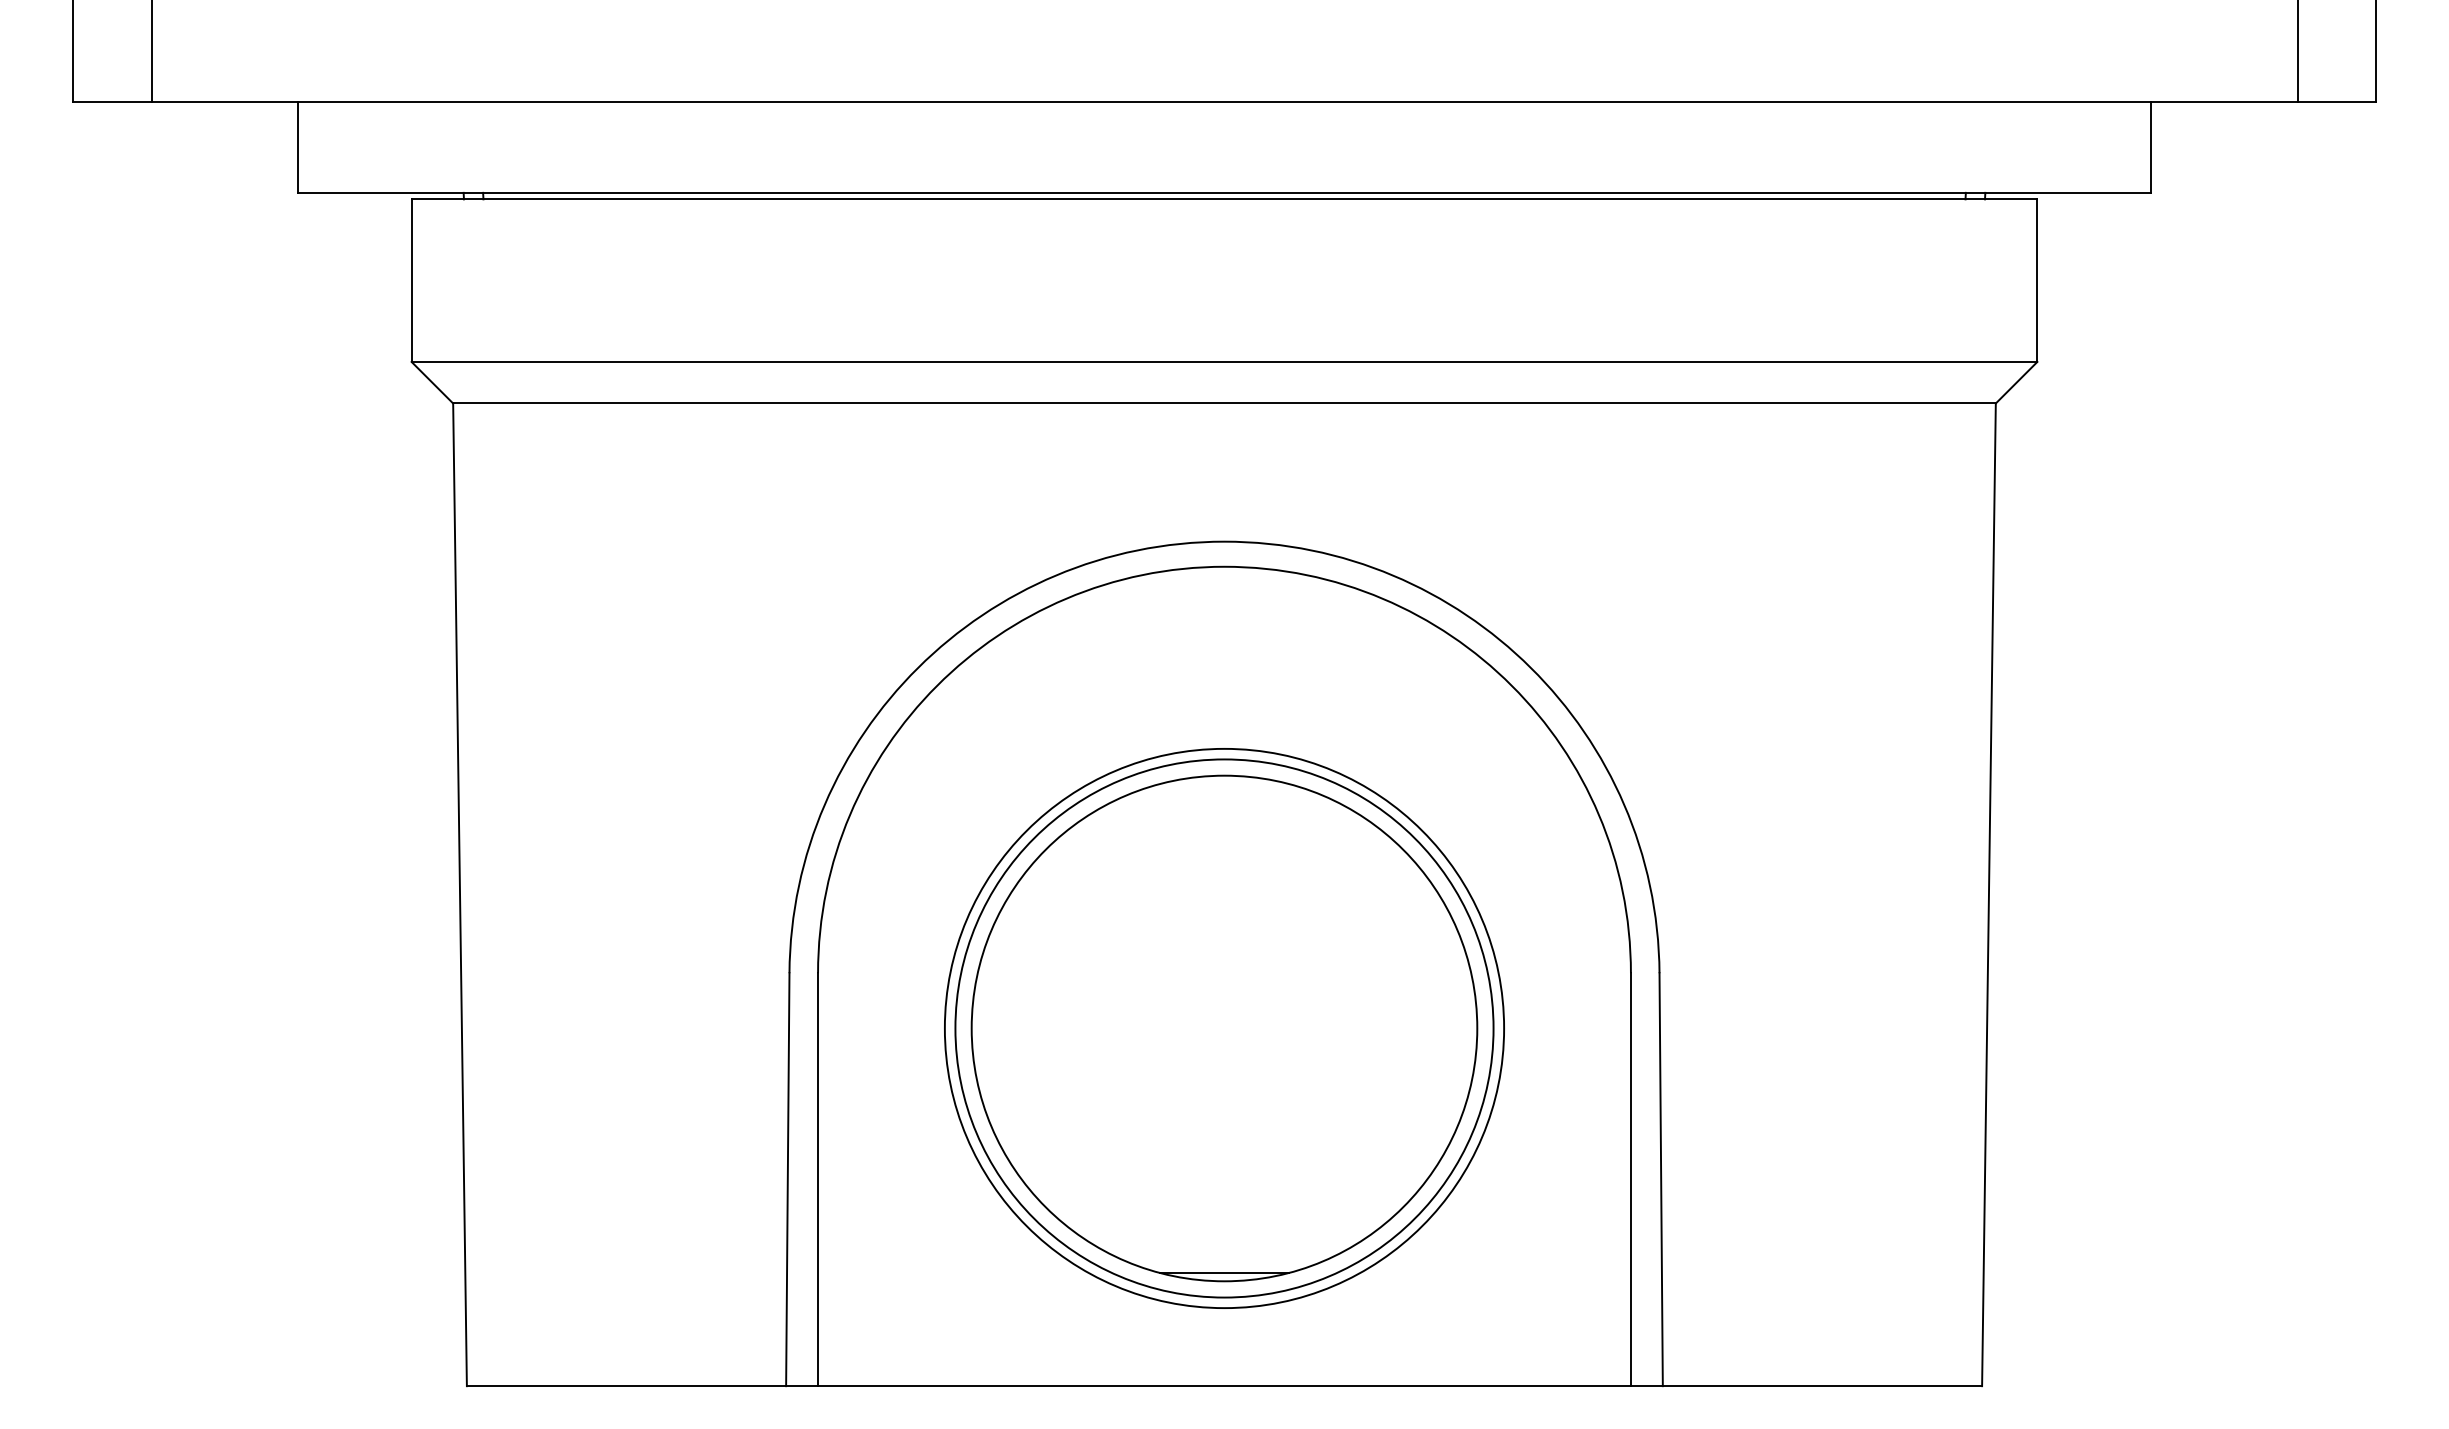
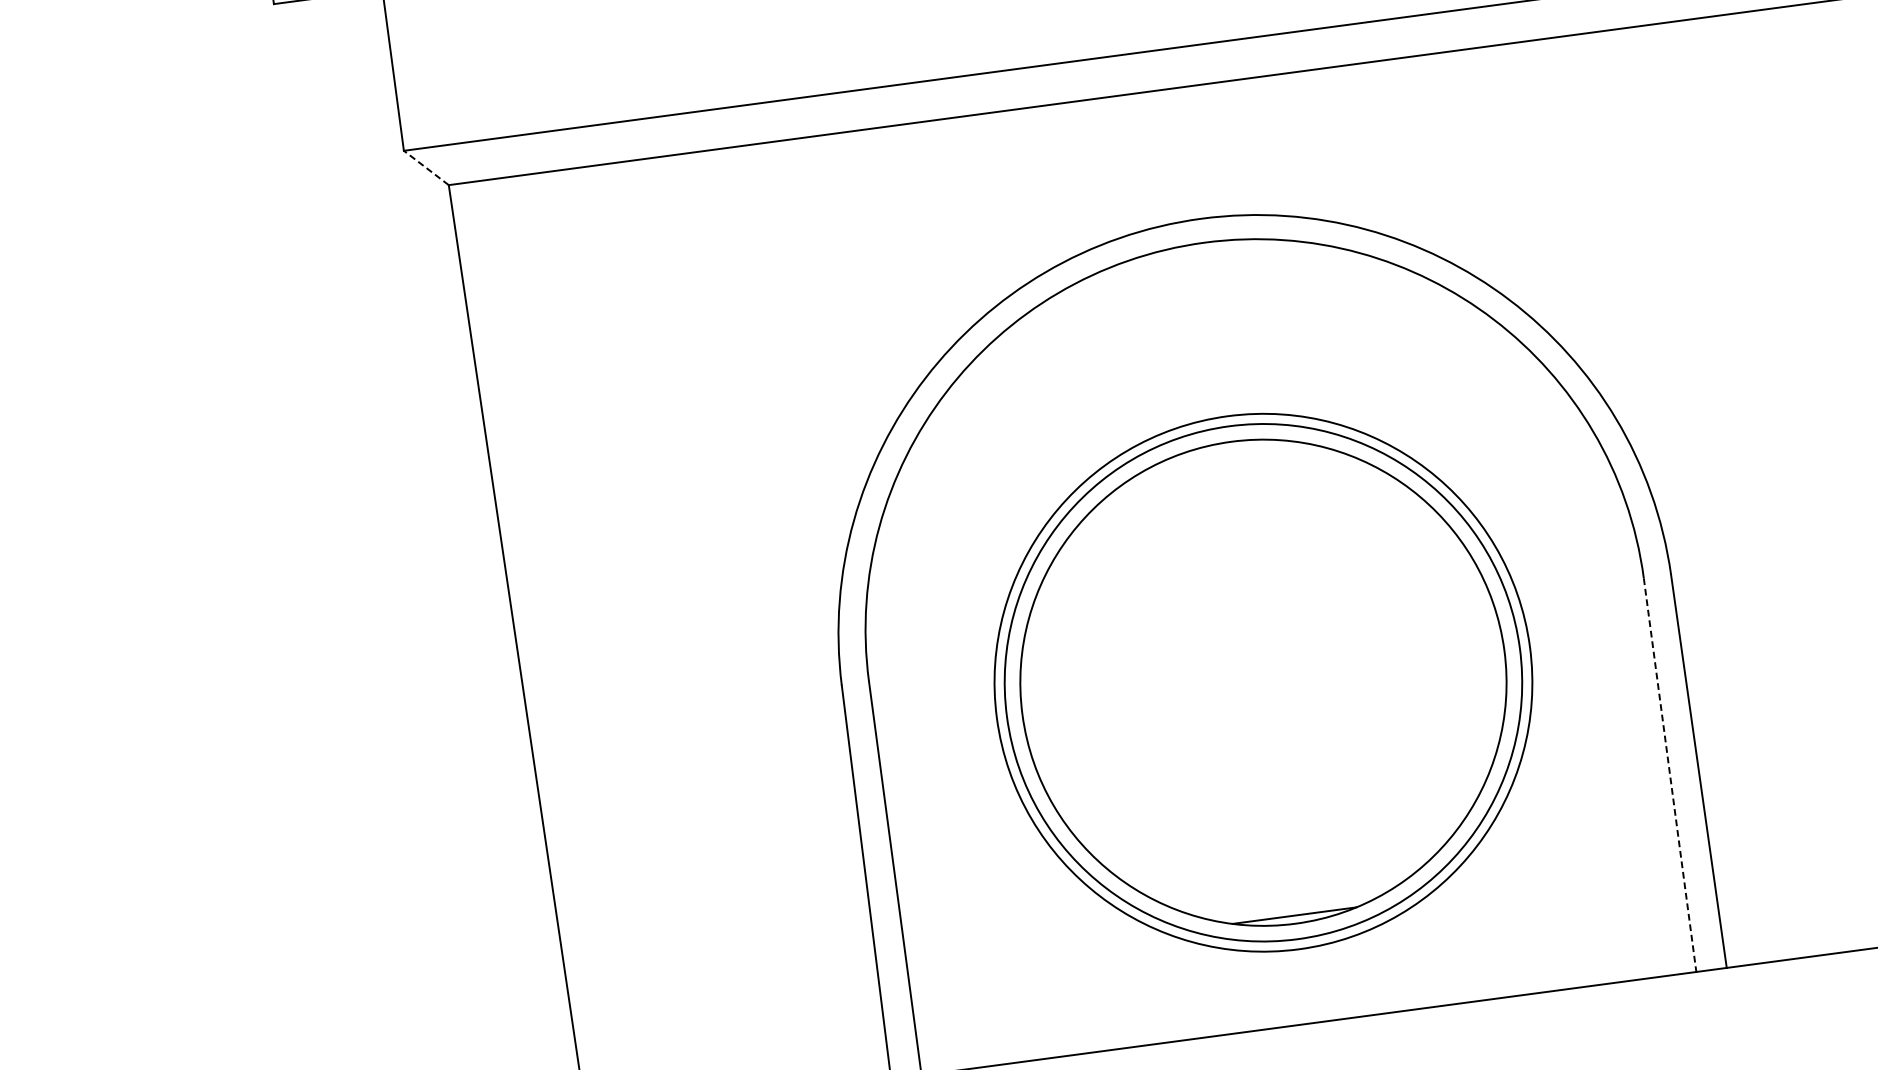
line: (432, 382) -> (426, 167), solid -> dashed
line: (1630, 1180) -> (1669, 776), solid -> dashed

